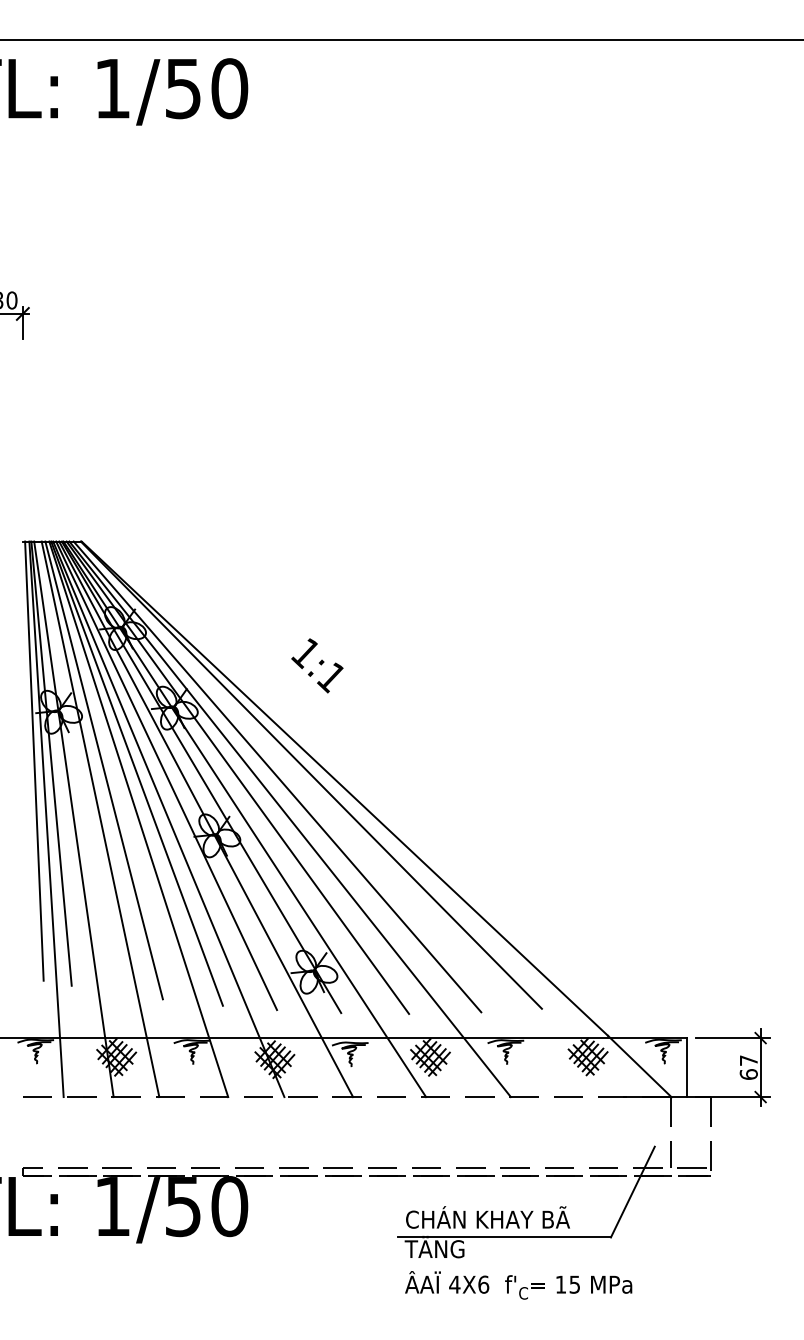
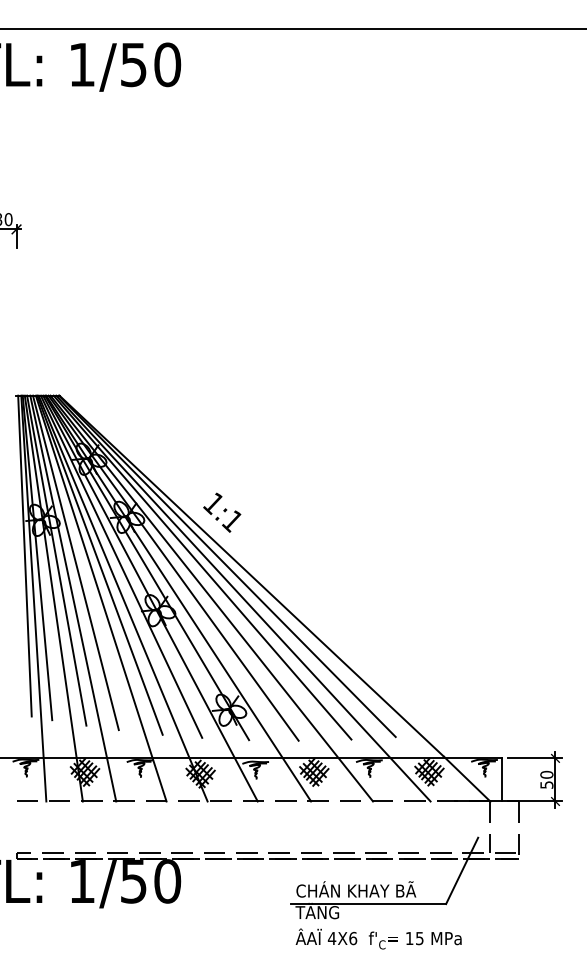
text: (317, 665) -> (222, 512), moved
line: (77, 767) -> (56, 560), added
line: (333, 819) -> (243, 598), added
text: (748, 1067) -> (546, 779), 67 -> 50

